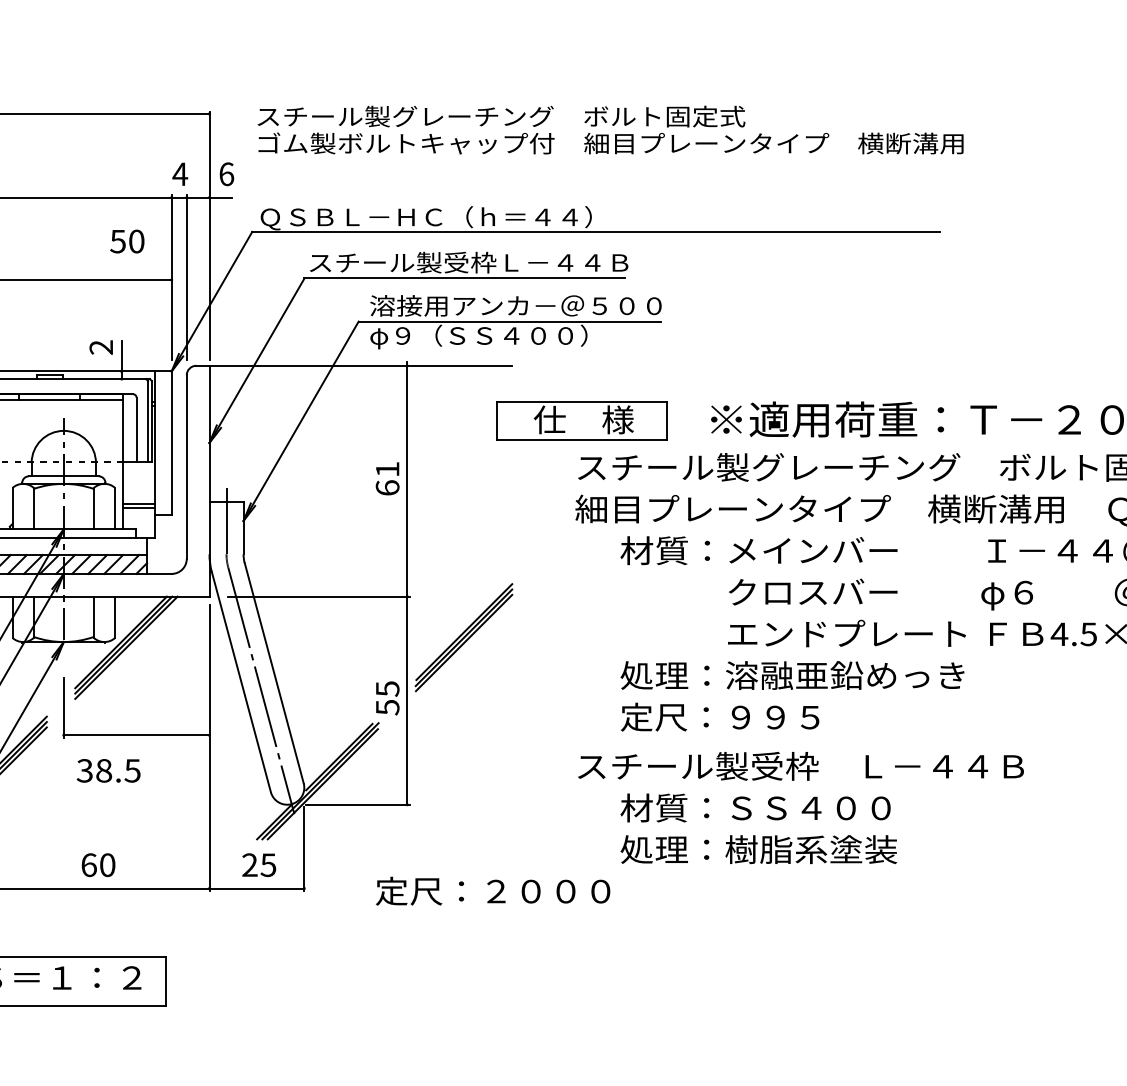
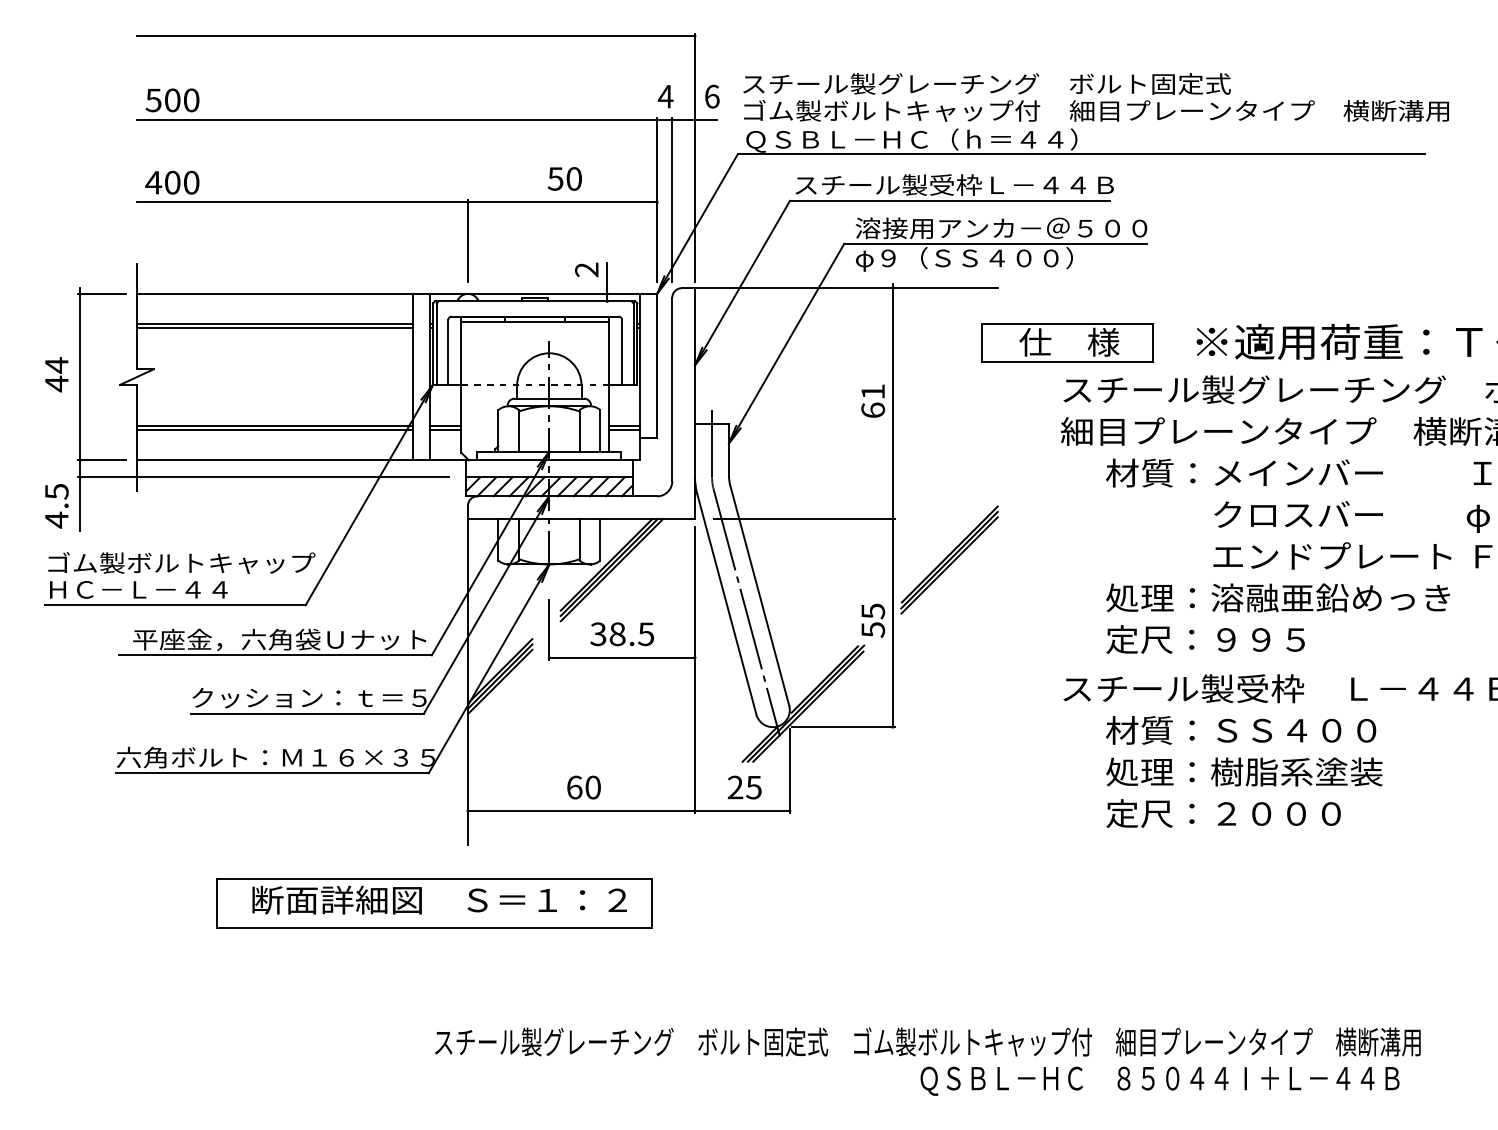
text: (610, 130) -> (1096, 97), moved
text: (126, 241) -> (564, 178), moved
text: (107, 771) -> (621, 634), moved
text: (492, 891) -> (1223, 813), moved

